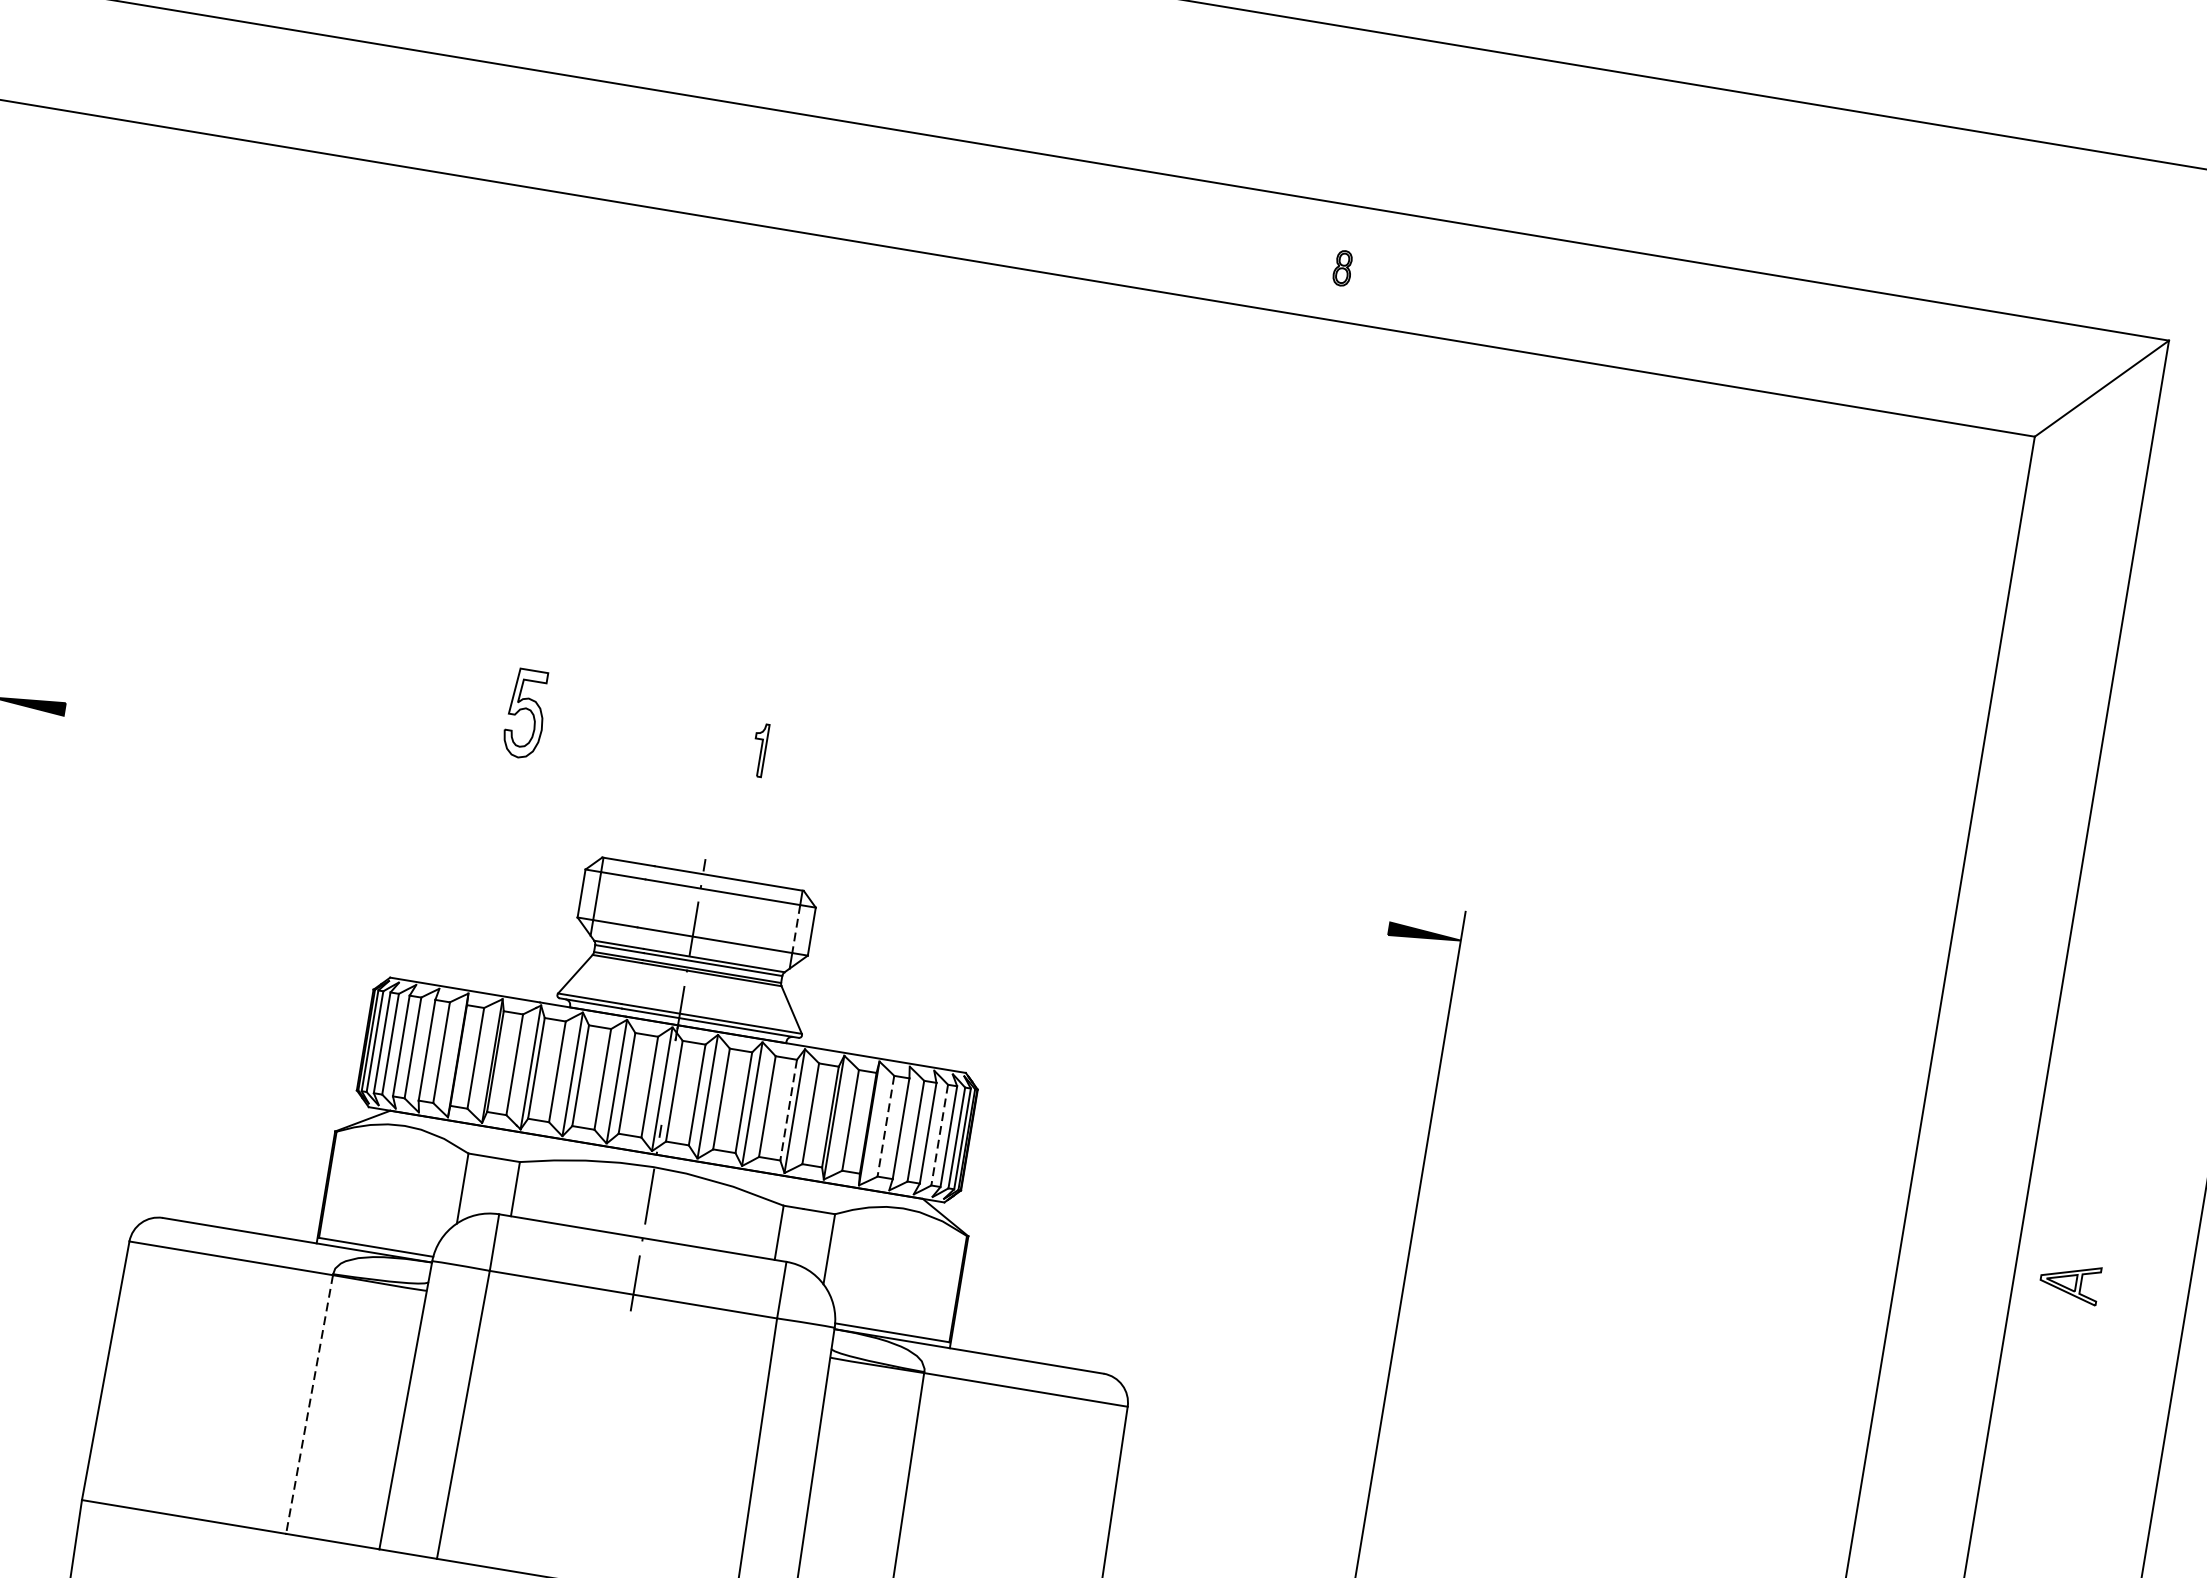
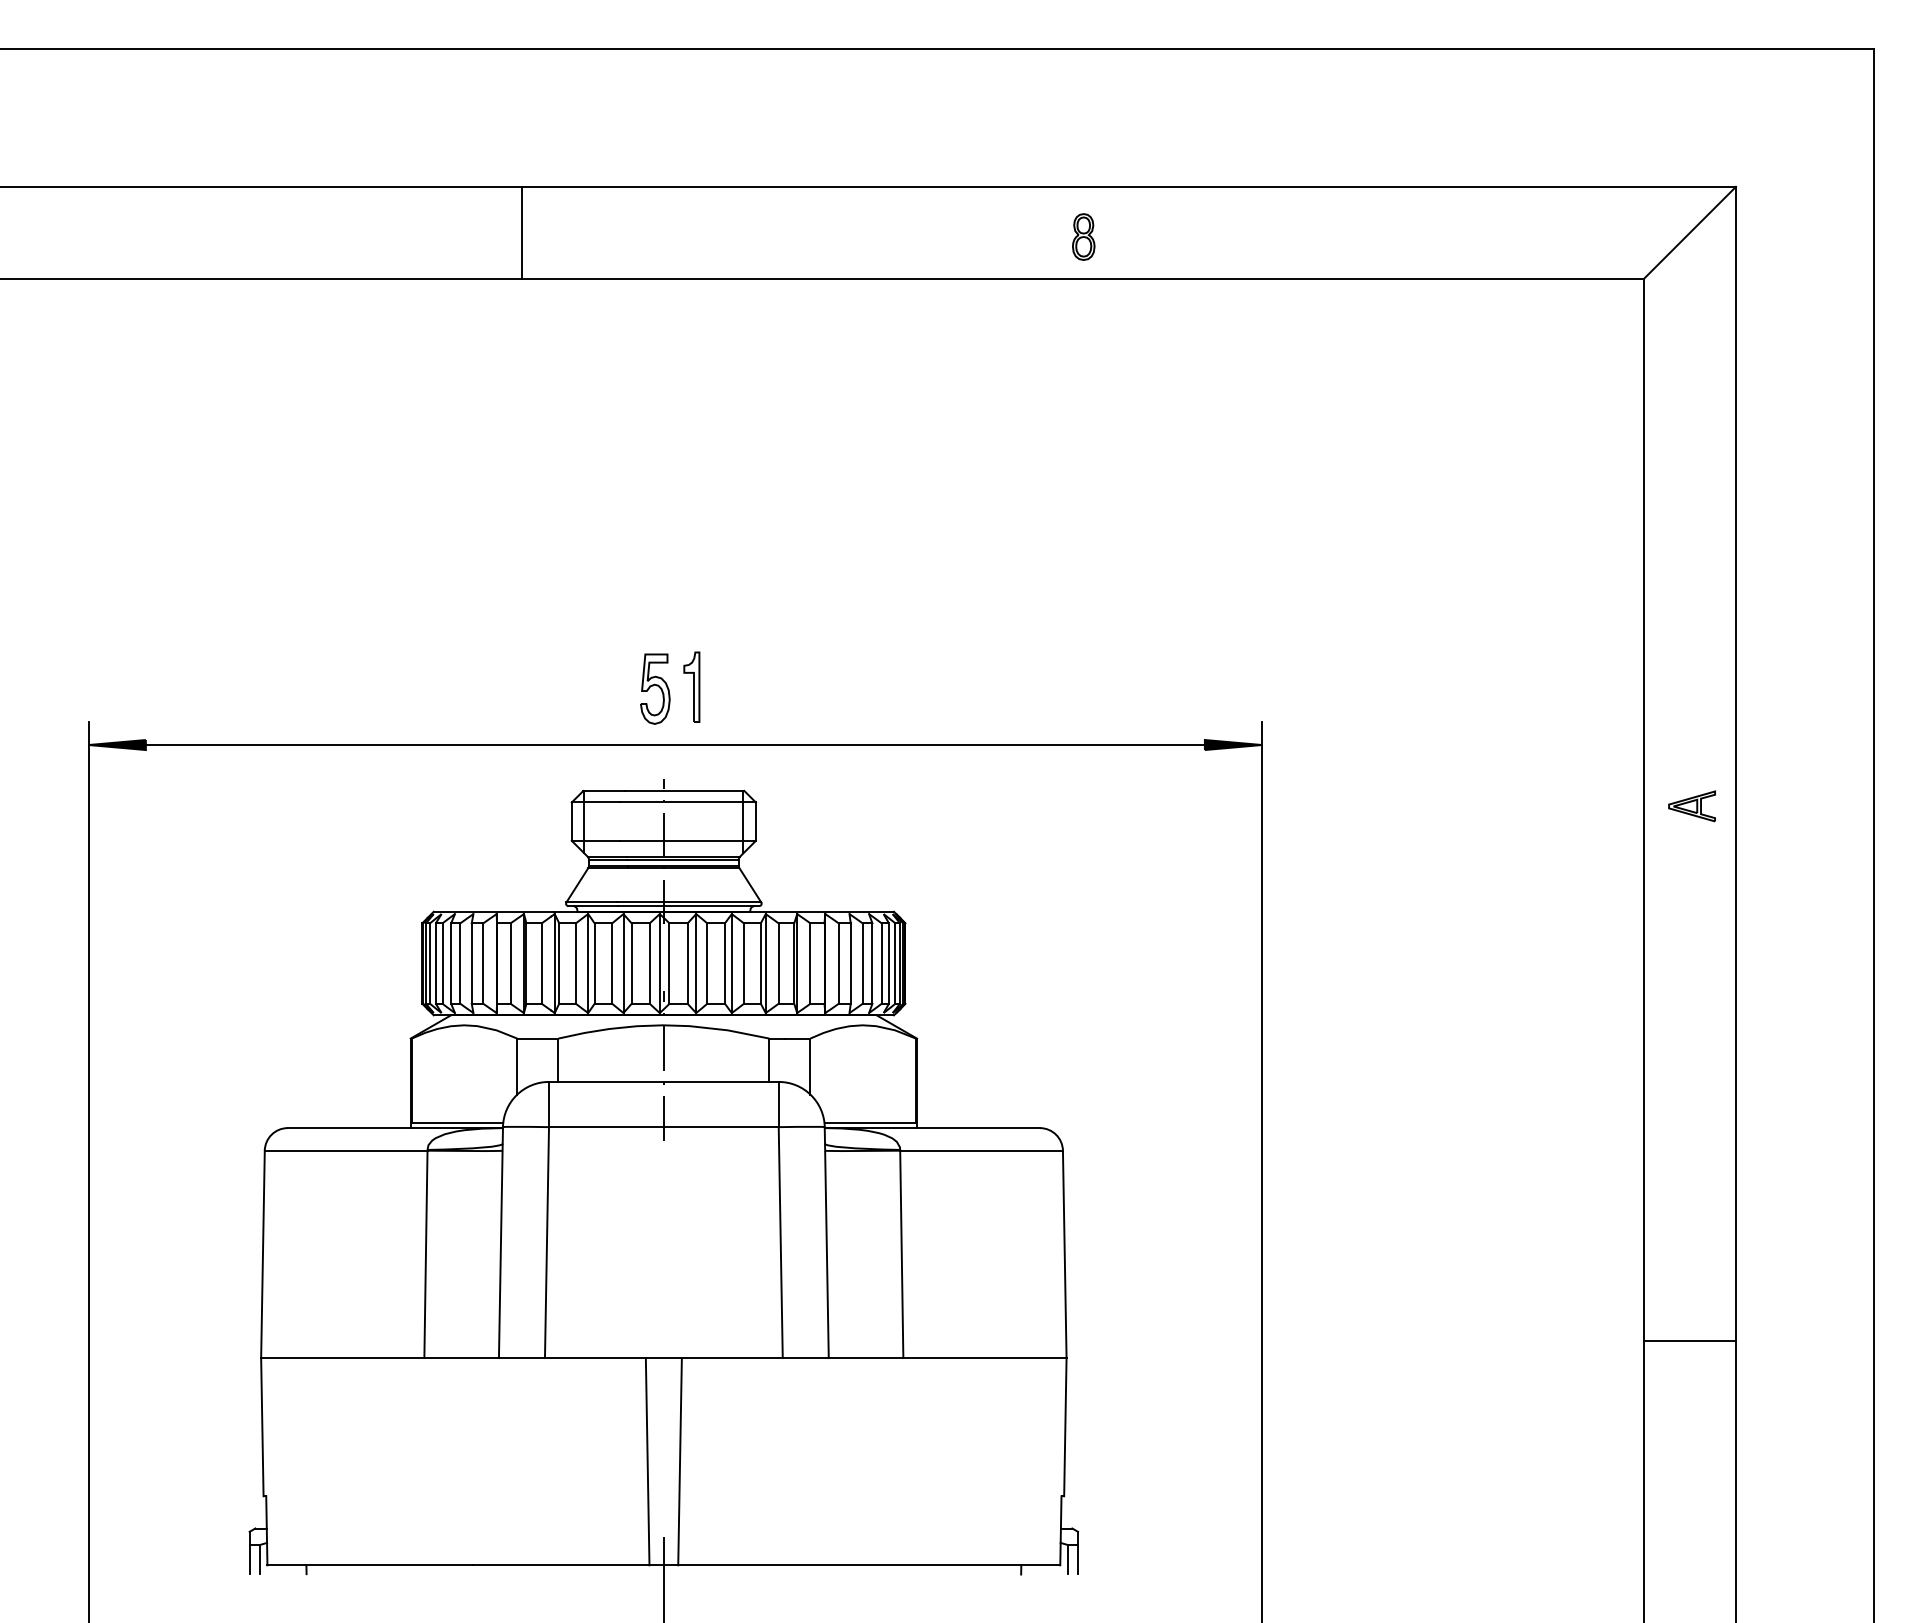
line: (641, 146) -> (522, 232), added
part: (1342, 267) -> (1083, 236), size x1.67
part: (526, 713) -> (655, 688), moved
part: (759, 749) -> (691, 686), size x1.67
line: (725, 819) -> (674, 745), added
line: (796, 930) -> (743, 822), dashed -> solid
line: (787, 1111) -> (760, 964), dashed -> solid
line: (885, 1127) -> (838, 964), dashed -> solid
line: (939, 1136) -> (881, 964), dashed -> solid
part: (2069, 1282) -> (1691, 806), moved
line: (308, 1404) -> (425, 1254), dashed -> solid

